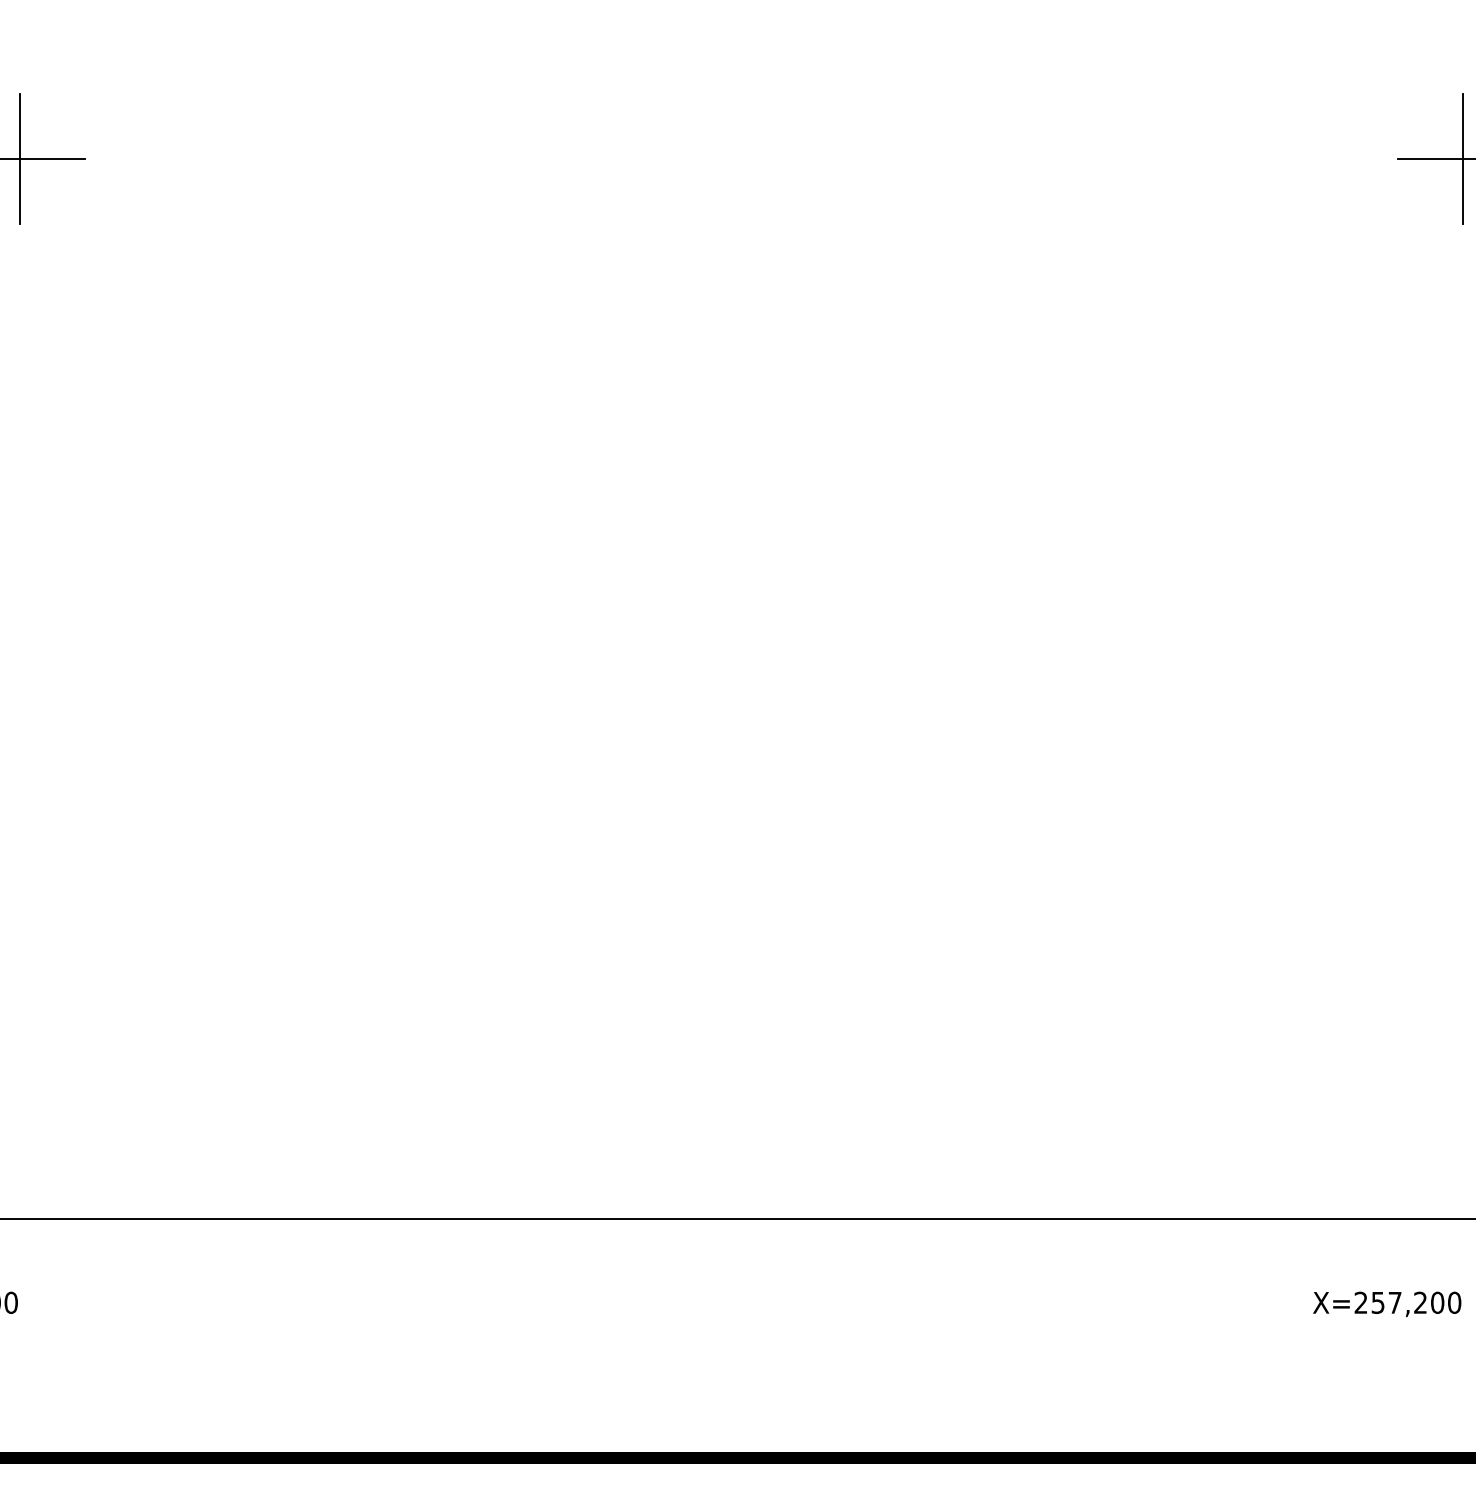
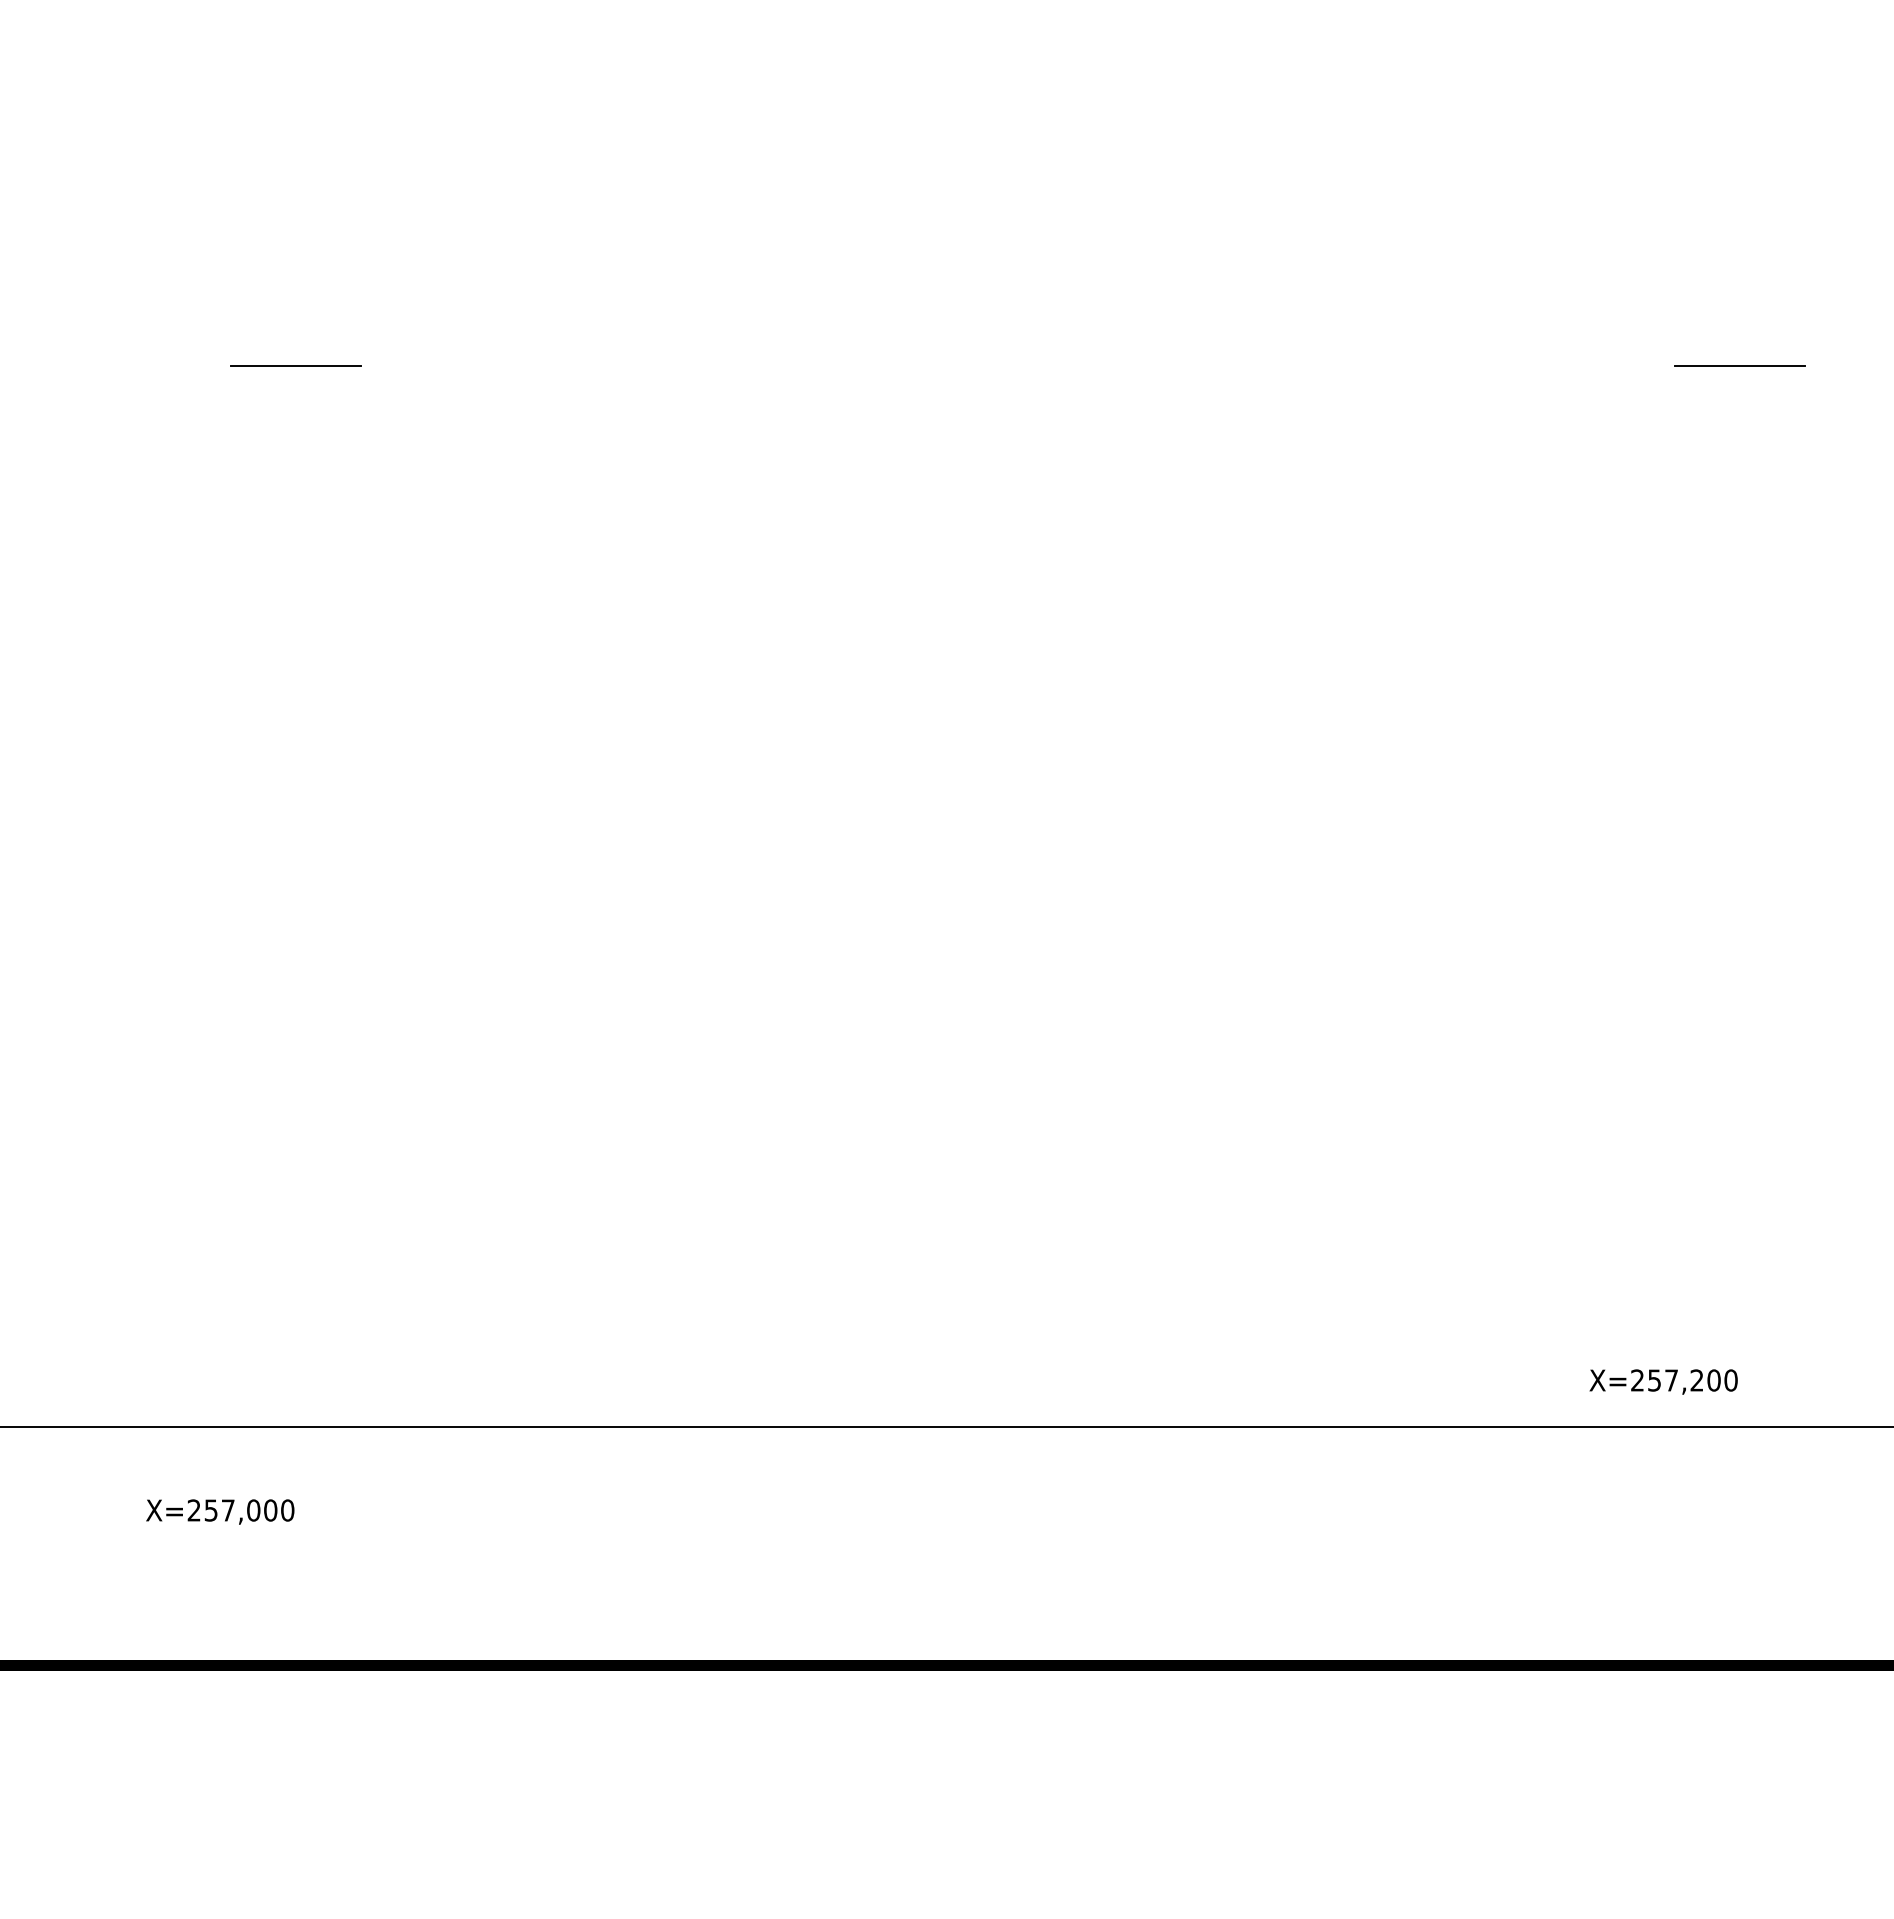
line: (20, 158) -> (296, 366), removed
line: (1463, 158) -> (1739, 366), removed
text: (1387, 1303) -> (1663, 1381), moved

